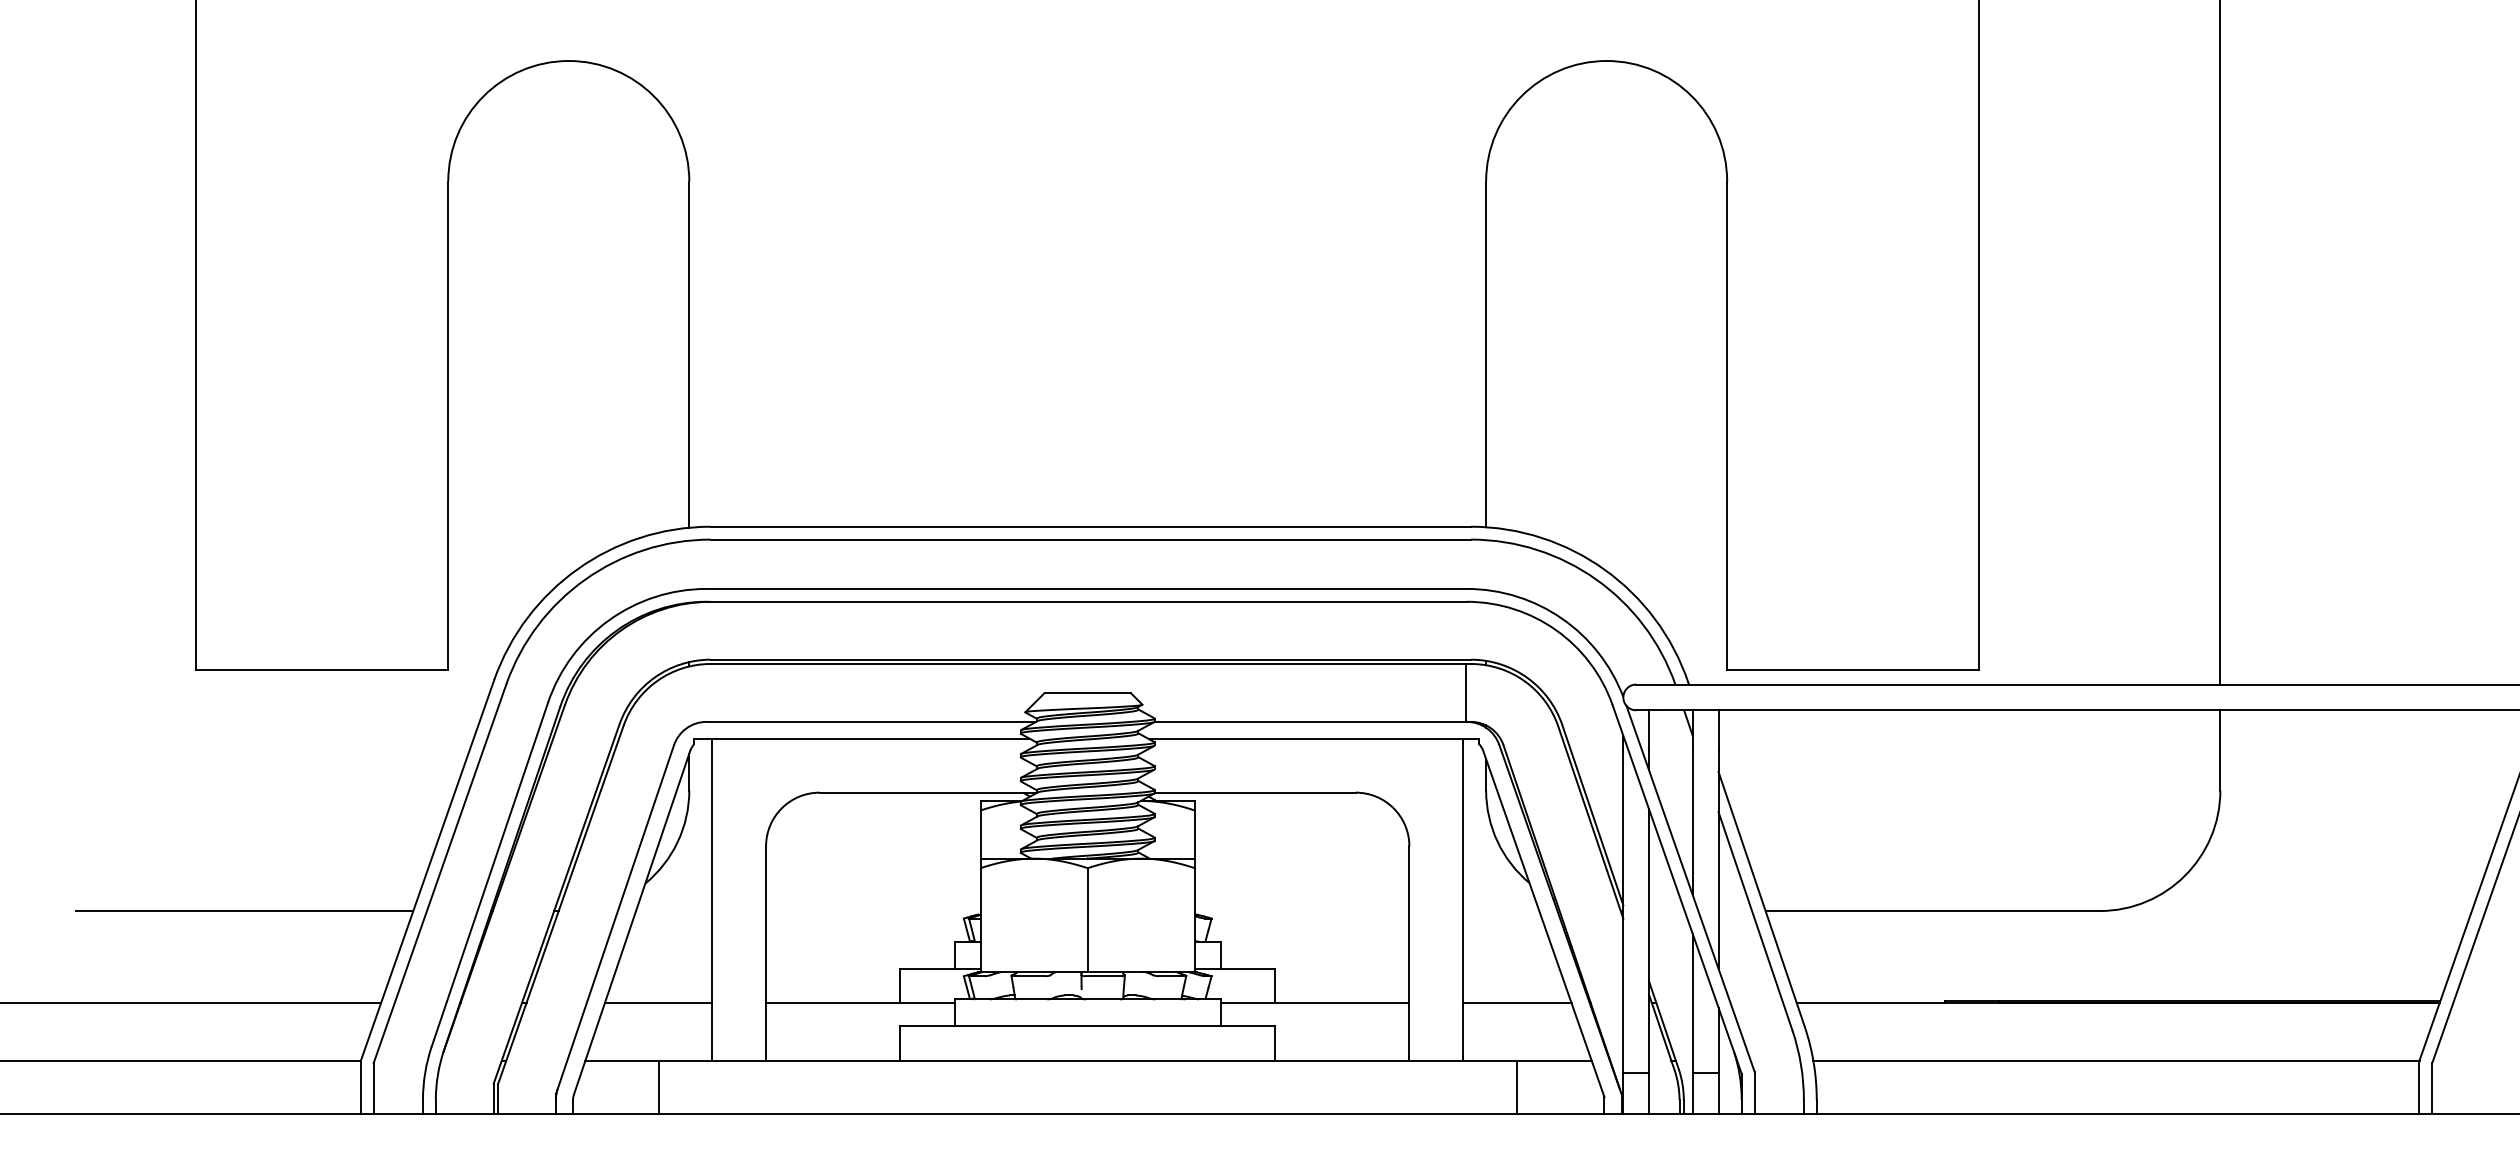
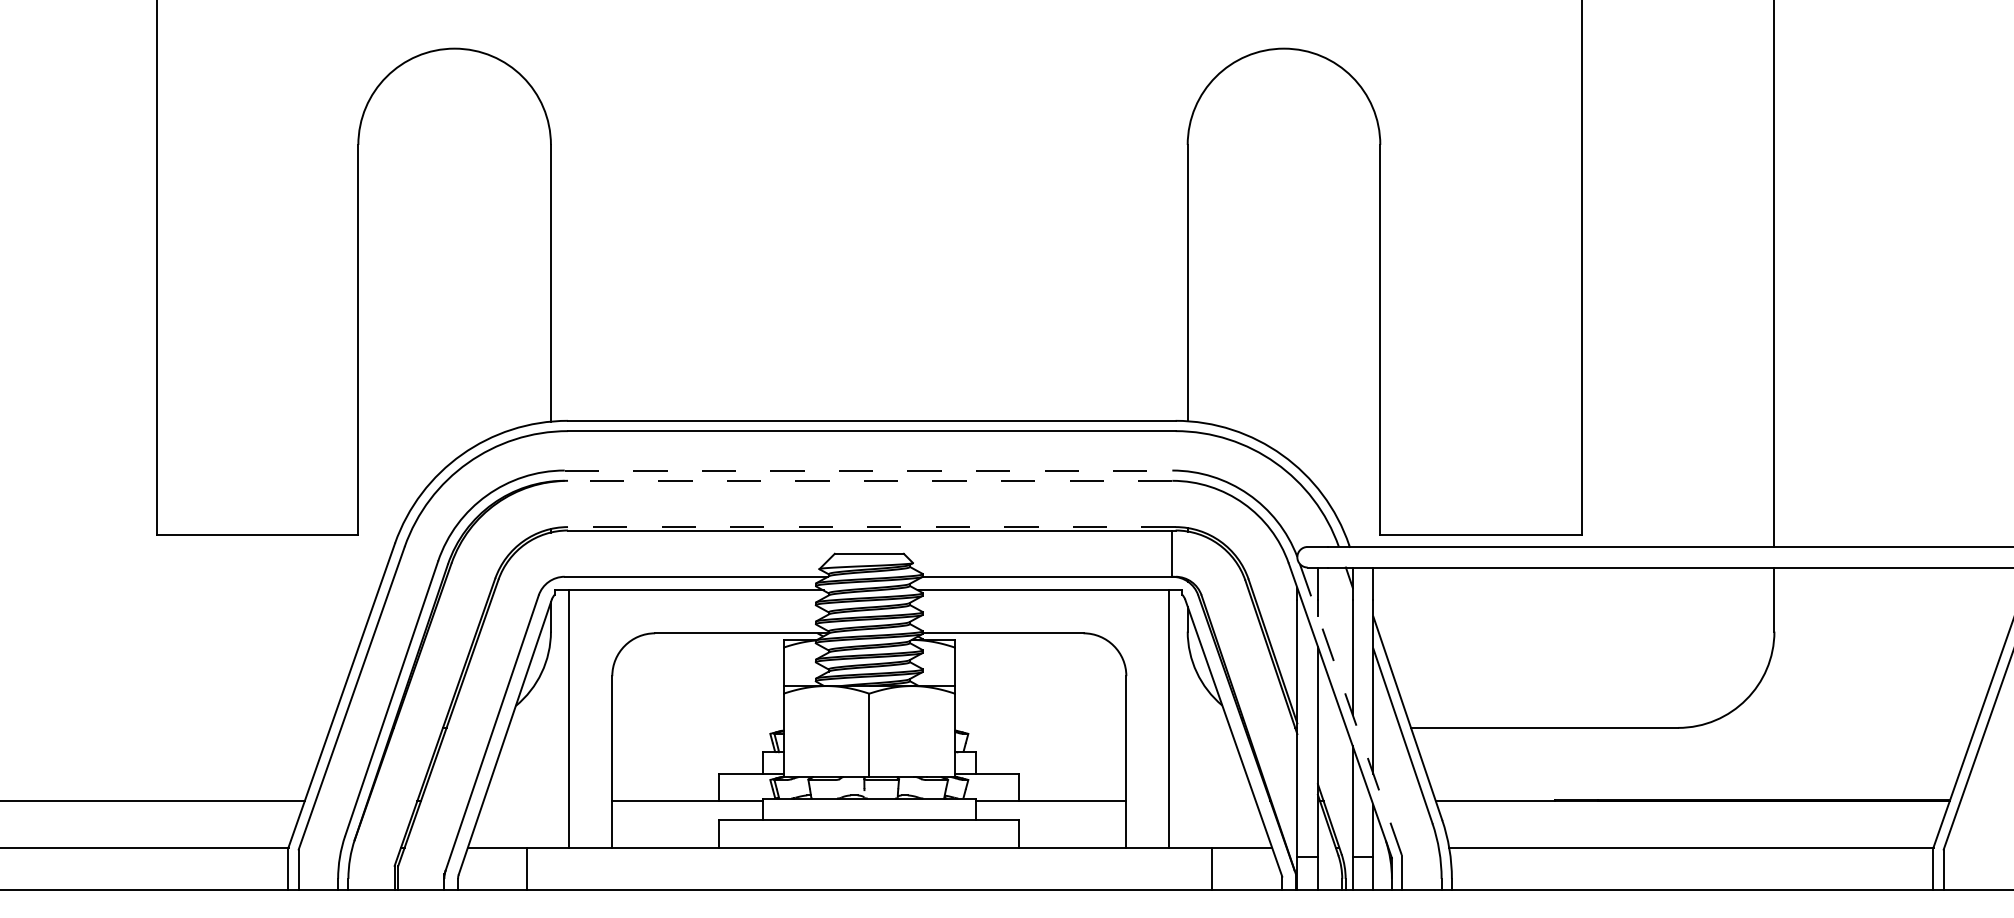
line: (1087, 588) -> (869, 470), solid -> dashed
line: (1086, 601) -> (868, 480), solid -> dashed
line: (1090, 659) -> (871, 526), solid -> dashed
line: (1690, 888) -> (1351, 709), solid -> dashed
line: (244, 911) -> (195, 728), removed
line: (658, 1003) -> (526, 801), removed
line: (1516, 1003) -> (1211, 801), removed

